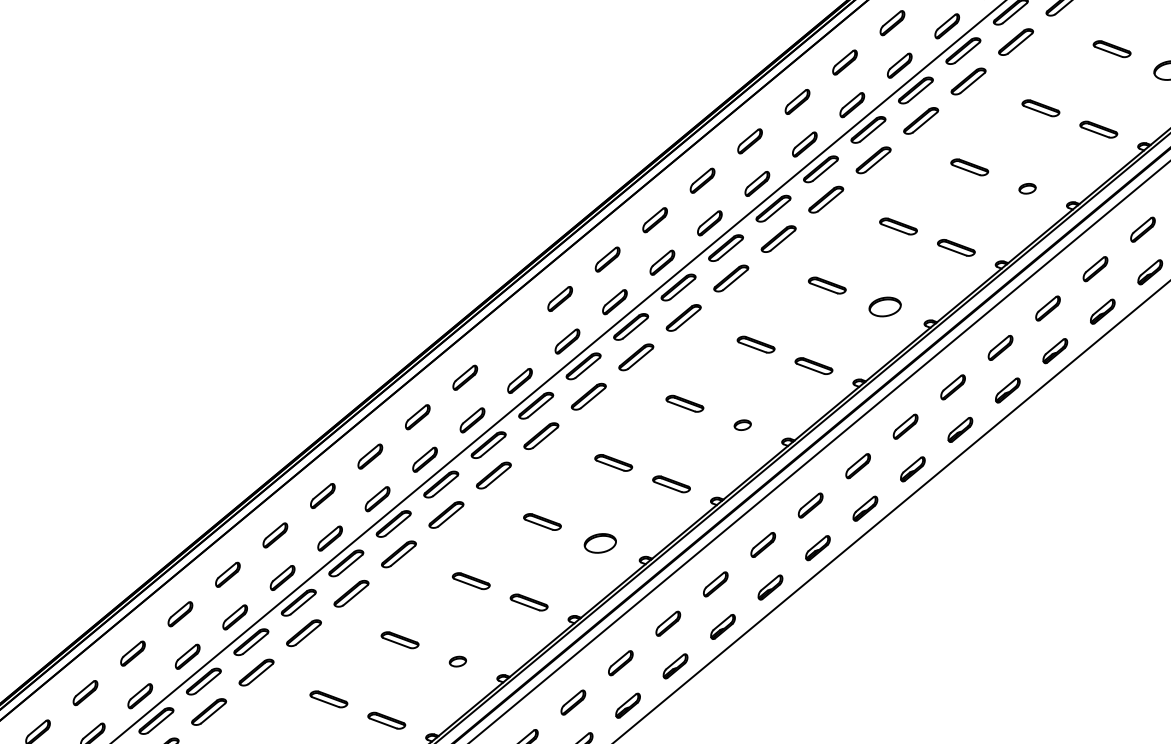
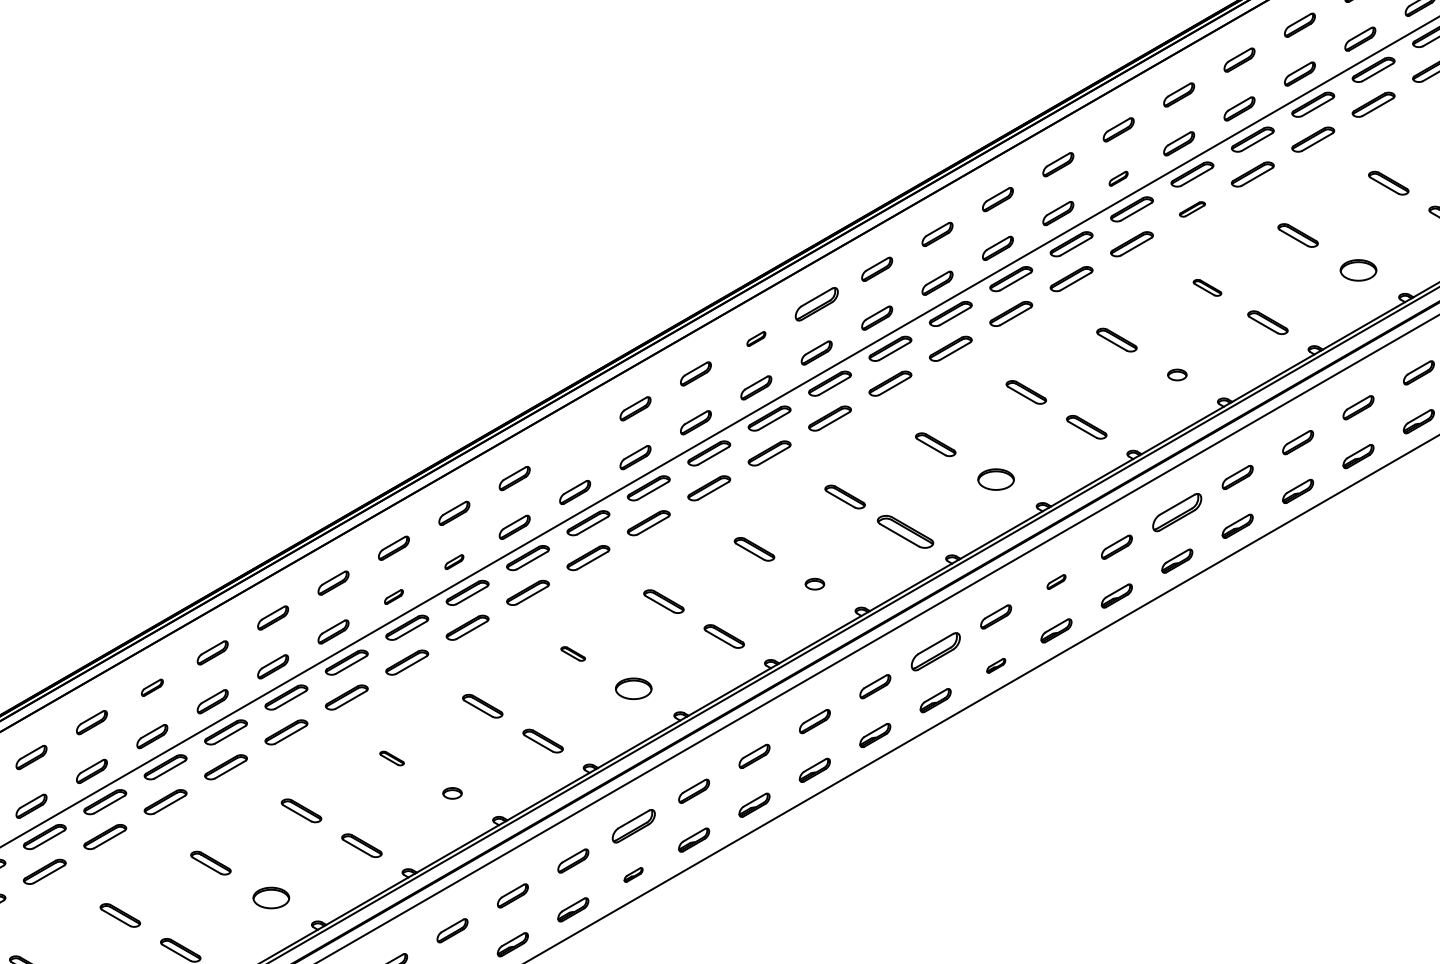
part: (946, 26) -> (1118, 178), size x0.6
part: (1016, 42) -> (1192, 209), size x0.6
part: (1040, 107) -> (1207, 287), size x0.7
part: (702, 180) -> (816, 303), size x1.4
part: (655, 219) -> (756, 338), size x0.6
part: (1048, 307) -> (1177, 511), size x1.6
part: (813, 365) -> (905, 531), size x1.4
part: (952, 386) -> (1056, 581), size x0.6
part: (425, 459) -> (454, 561), size x0.6
part: (857, 465) -> (935, 651), size x1.6
part: (913, 469) -> (996, 665), size x0.6
part: (377, 498) -> (393, 596), size x0.6
part: (541, 521) -> (572, 653), size x0.6
part: (180, 614) -> (152, 687), size x0.7
part: (399, 640) -> (391, 758), size x0.6
part: (620, 662) -> (633, 825), size x1.4
part: (627, 705) -> (633, 874), size x0.6

